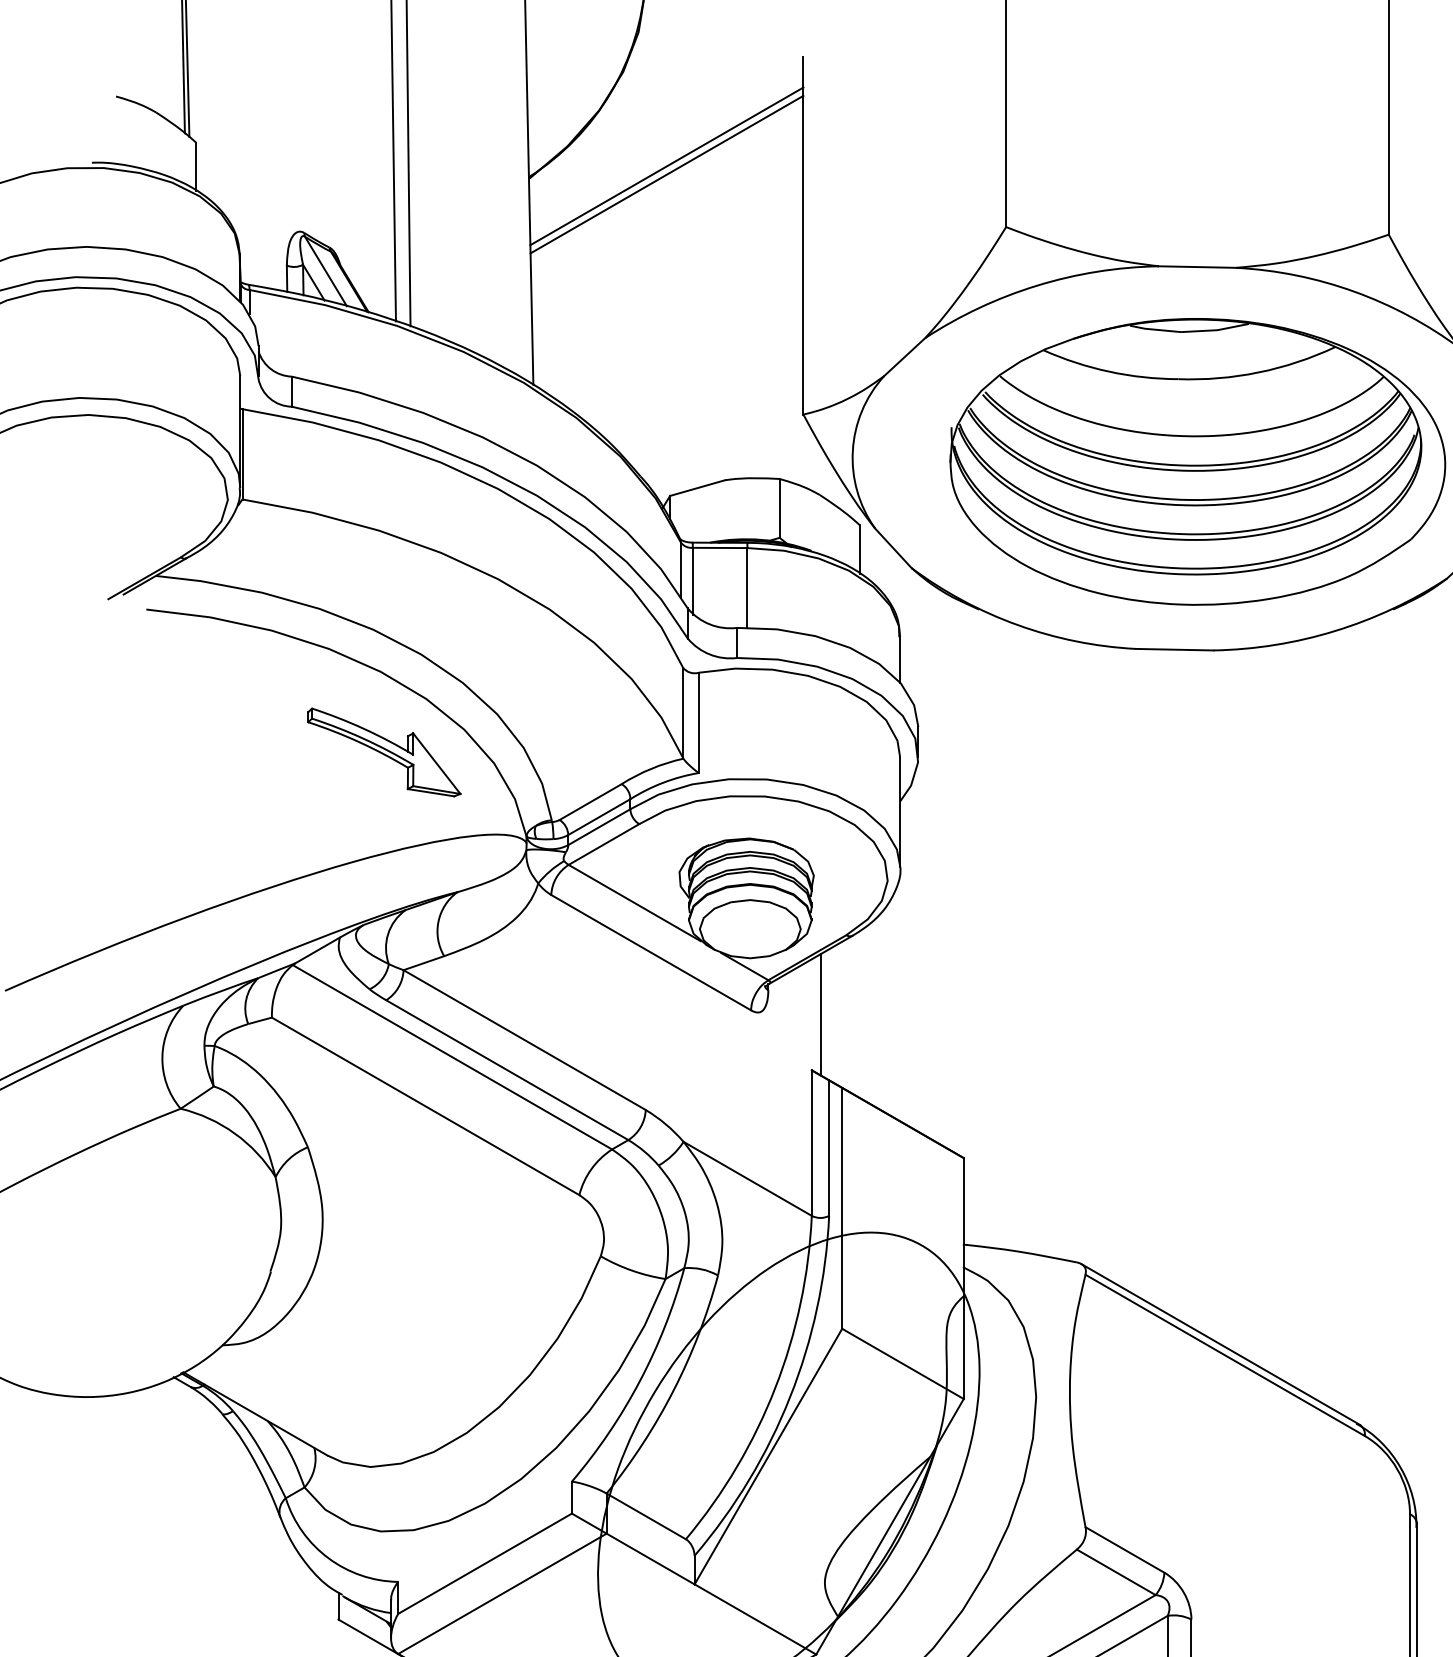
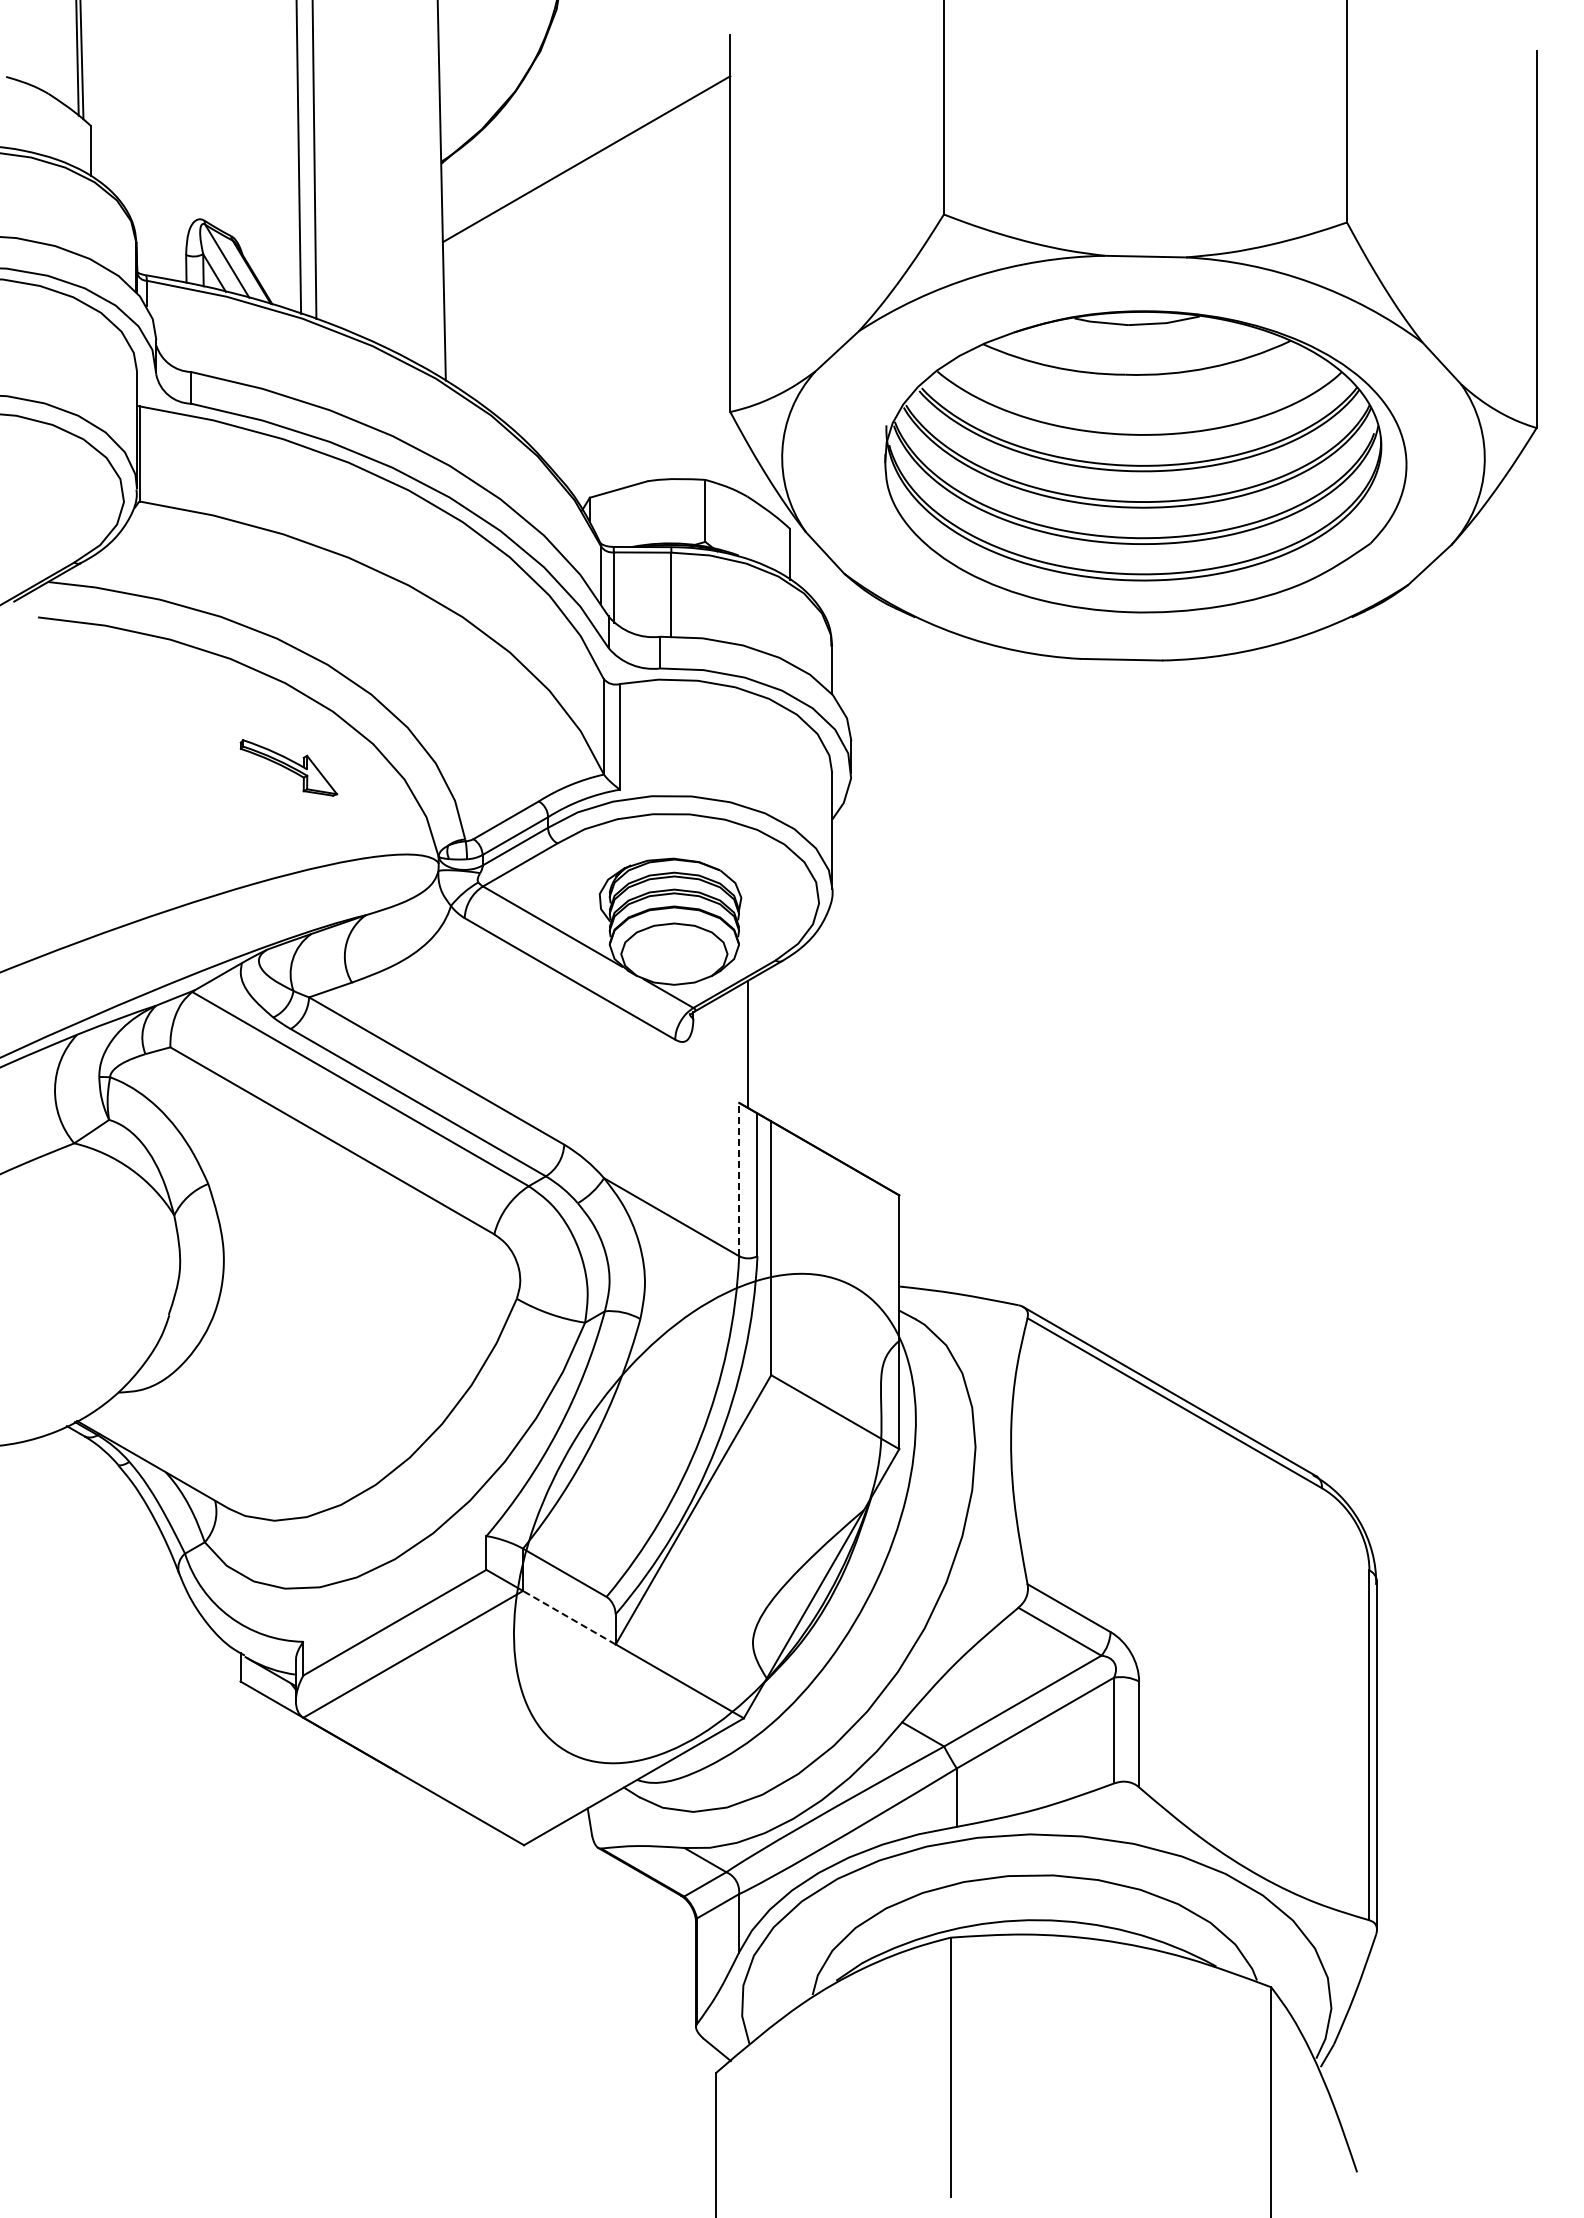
line: (666, 166) -> (586, 150), removed
part: (384, 751) -> (288, 767), size x0.6
line: (812, 1143) -> (739, 1179), solid -> dashed
line: (649, 1558) -> (568, 1617), solid -> dashed

